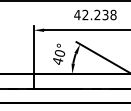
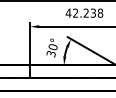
text: (57, 61) -> (50, 54), 40° -> 30°

